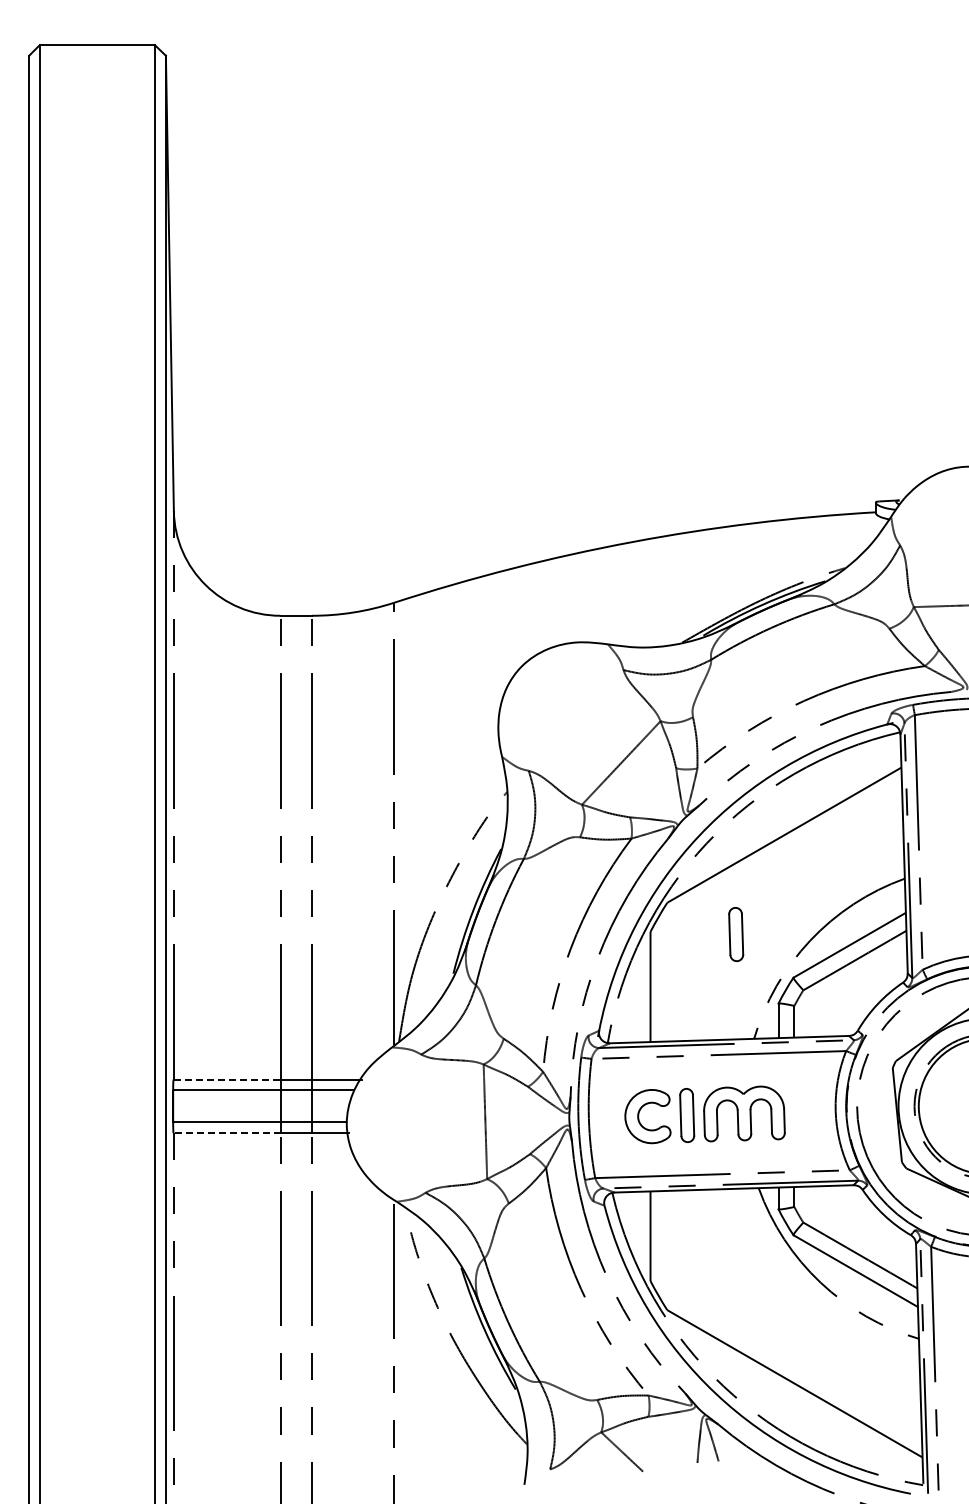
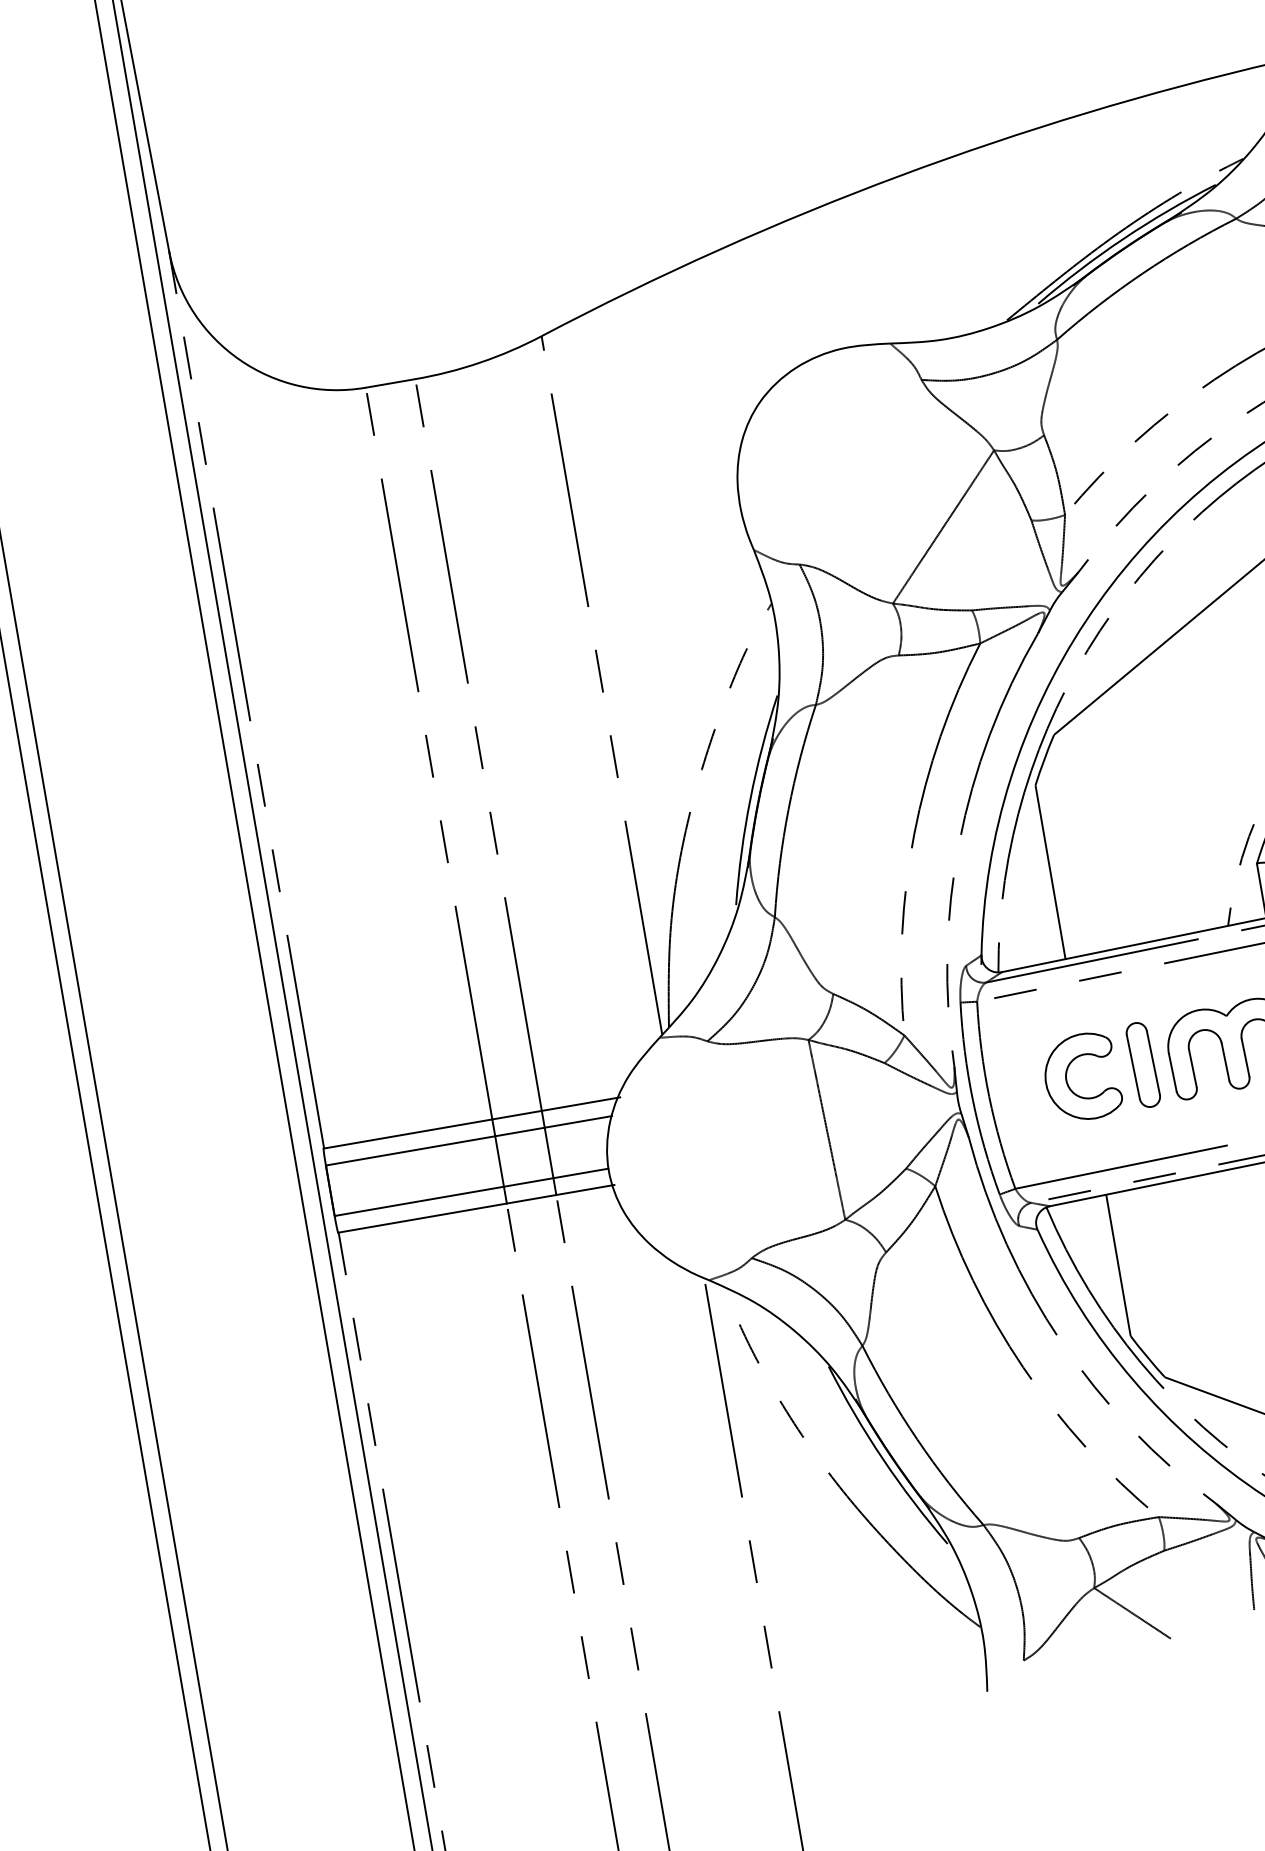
part: (736, 934) -> (1171, 766), removed
line: (227, 1079) -> (408, 1133), dashed -> solid
line: (226, 1133) -> (421, 1218), dashed -> solid

